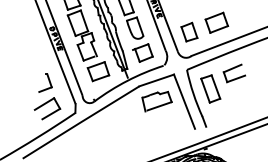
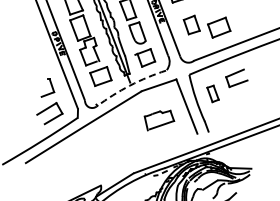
part: (189, 31) -> (191, 24), moved
arc: (127, 80) -> (129, 85), solid -> dashed
part: (210, 88) -> (212, 93), size x0.6
part: (157, 101) -> (159, 120), moved

